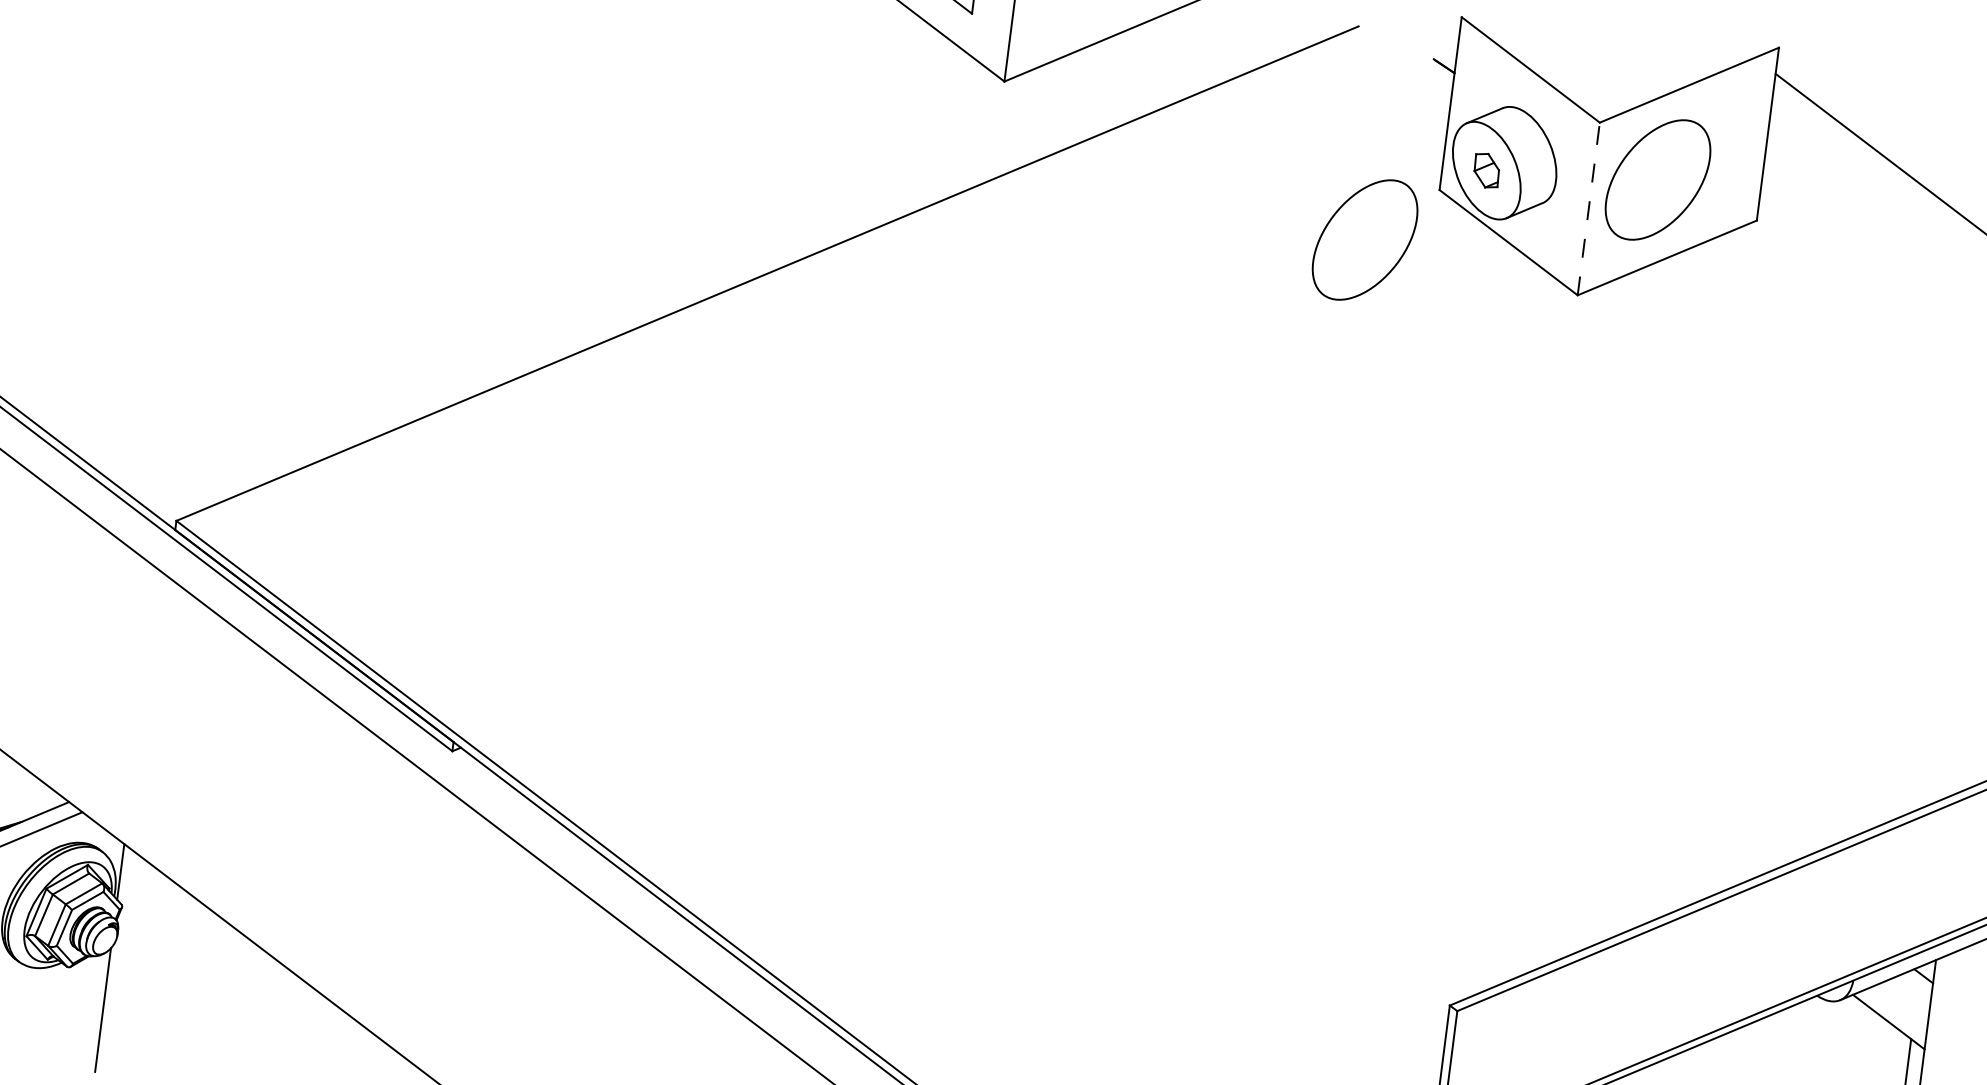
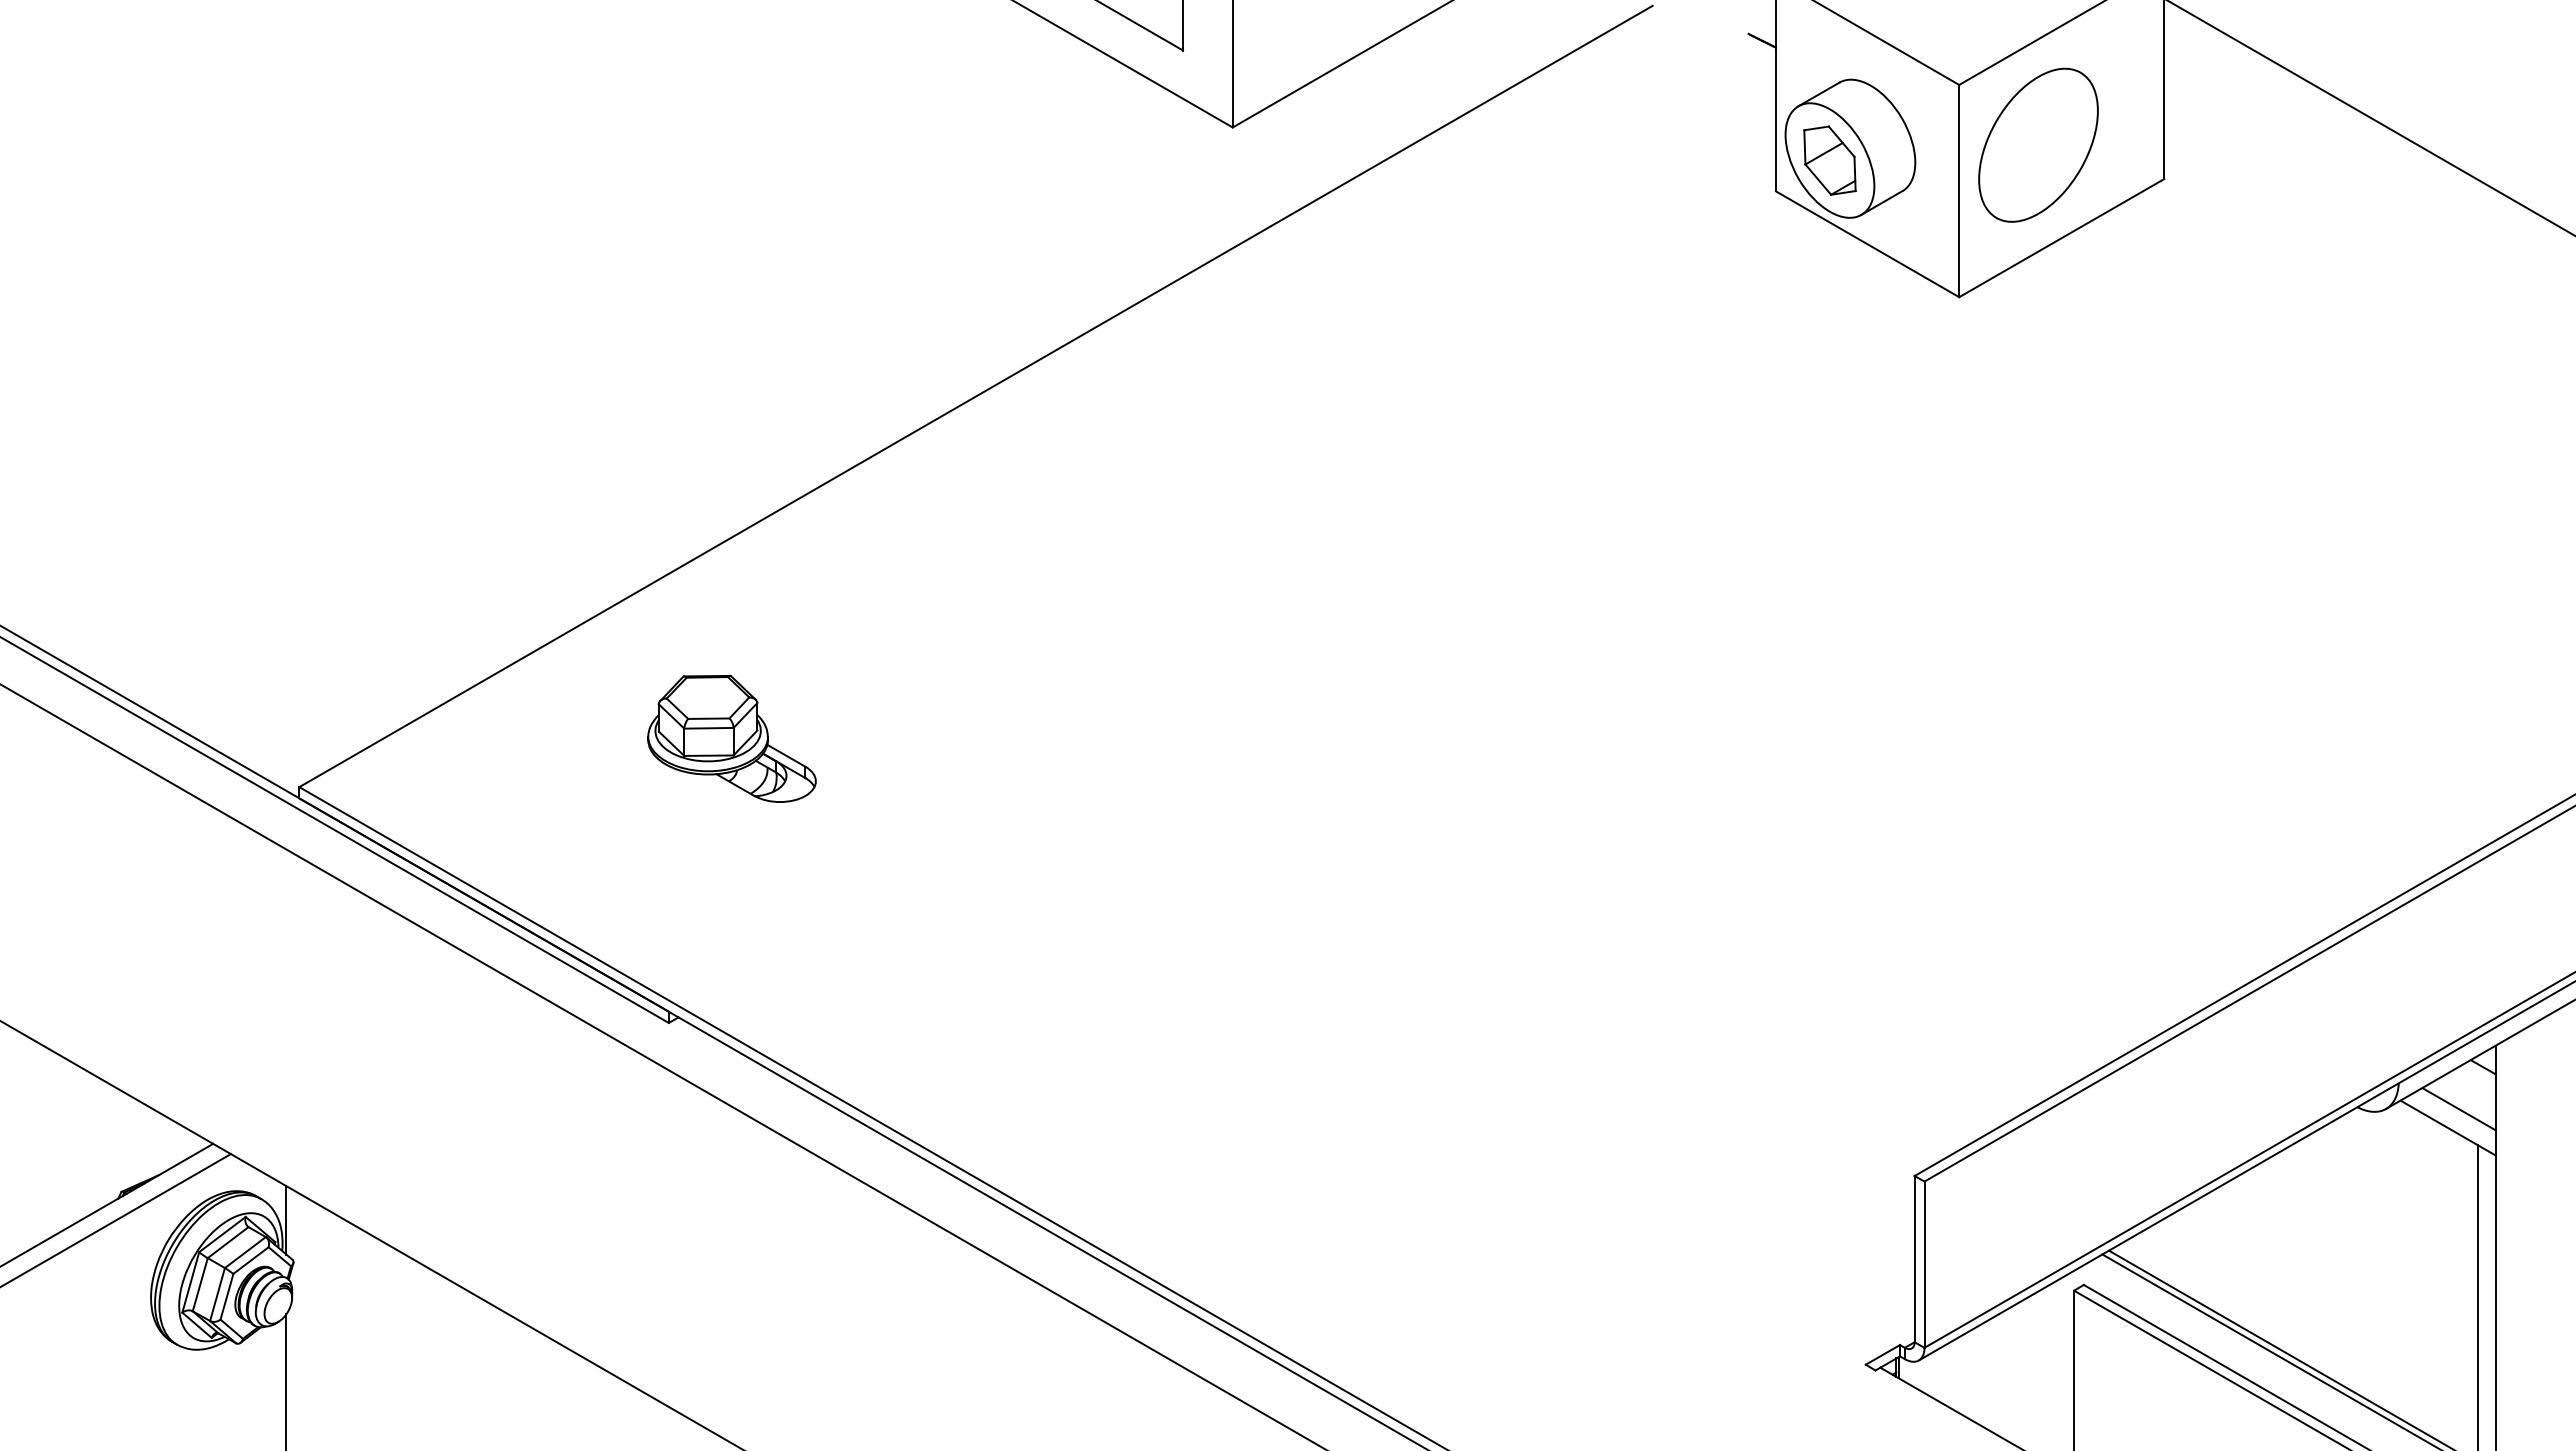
part: (1486, 170) -> (1829, 160), size x1.67
line: (1589, 208) -> (1959, 190), dashed -> solid
part: (1365, 239) -> (1693, 262), removed
part: (533, 526) -> (731, 738), added
line: (1899, 1008) -> (2458, 1109), added

